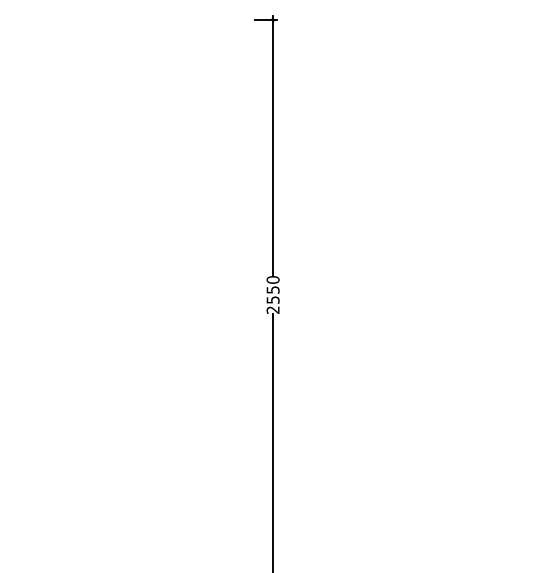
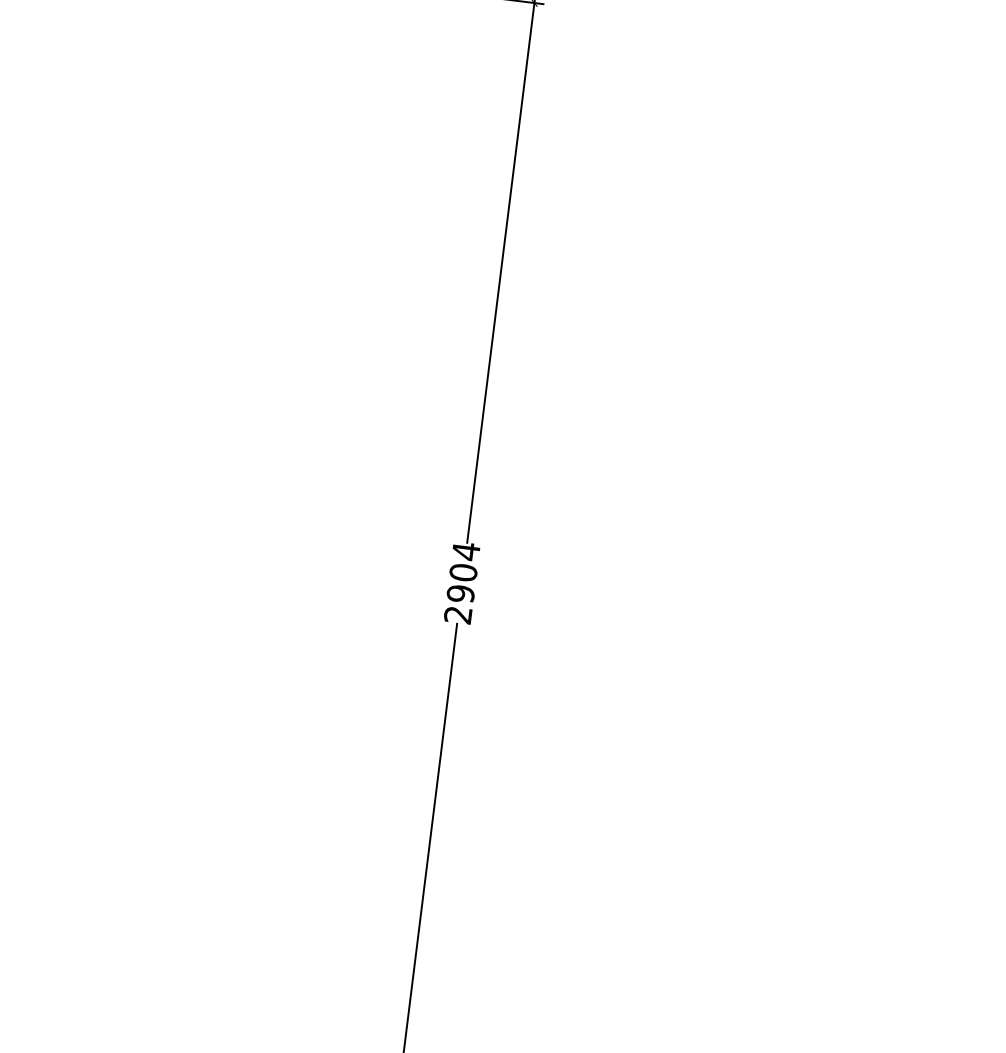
text: (272, 289) -> (462, 571), 2550 -> 2904

